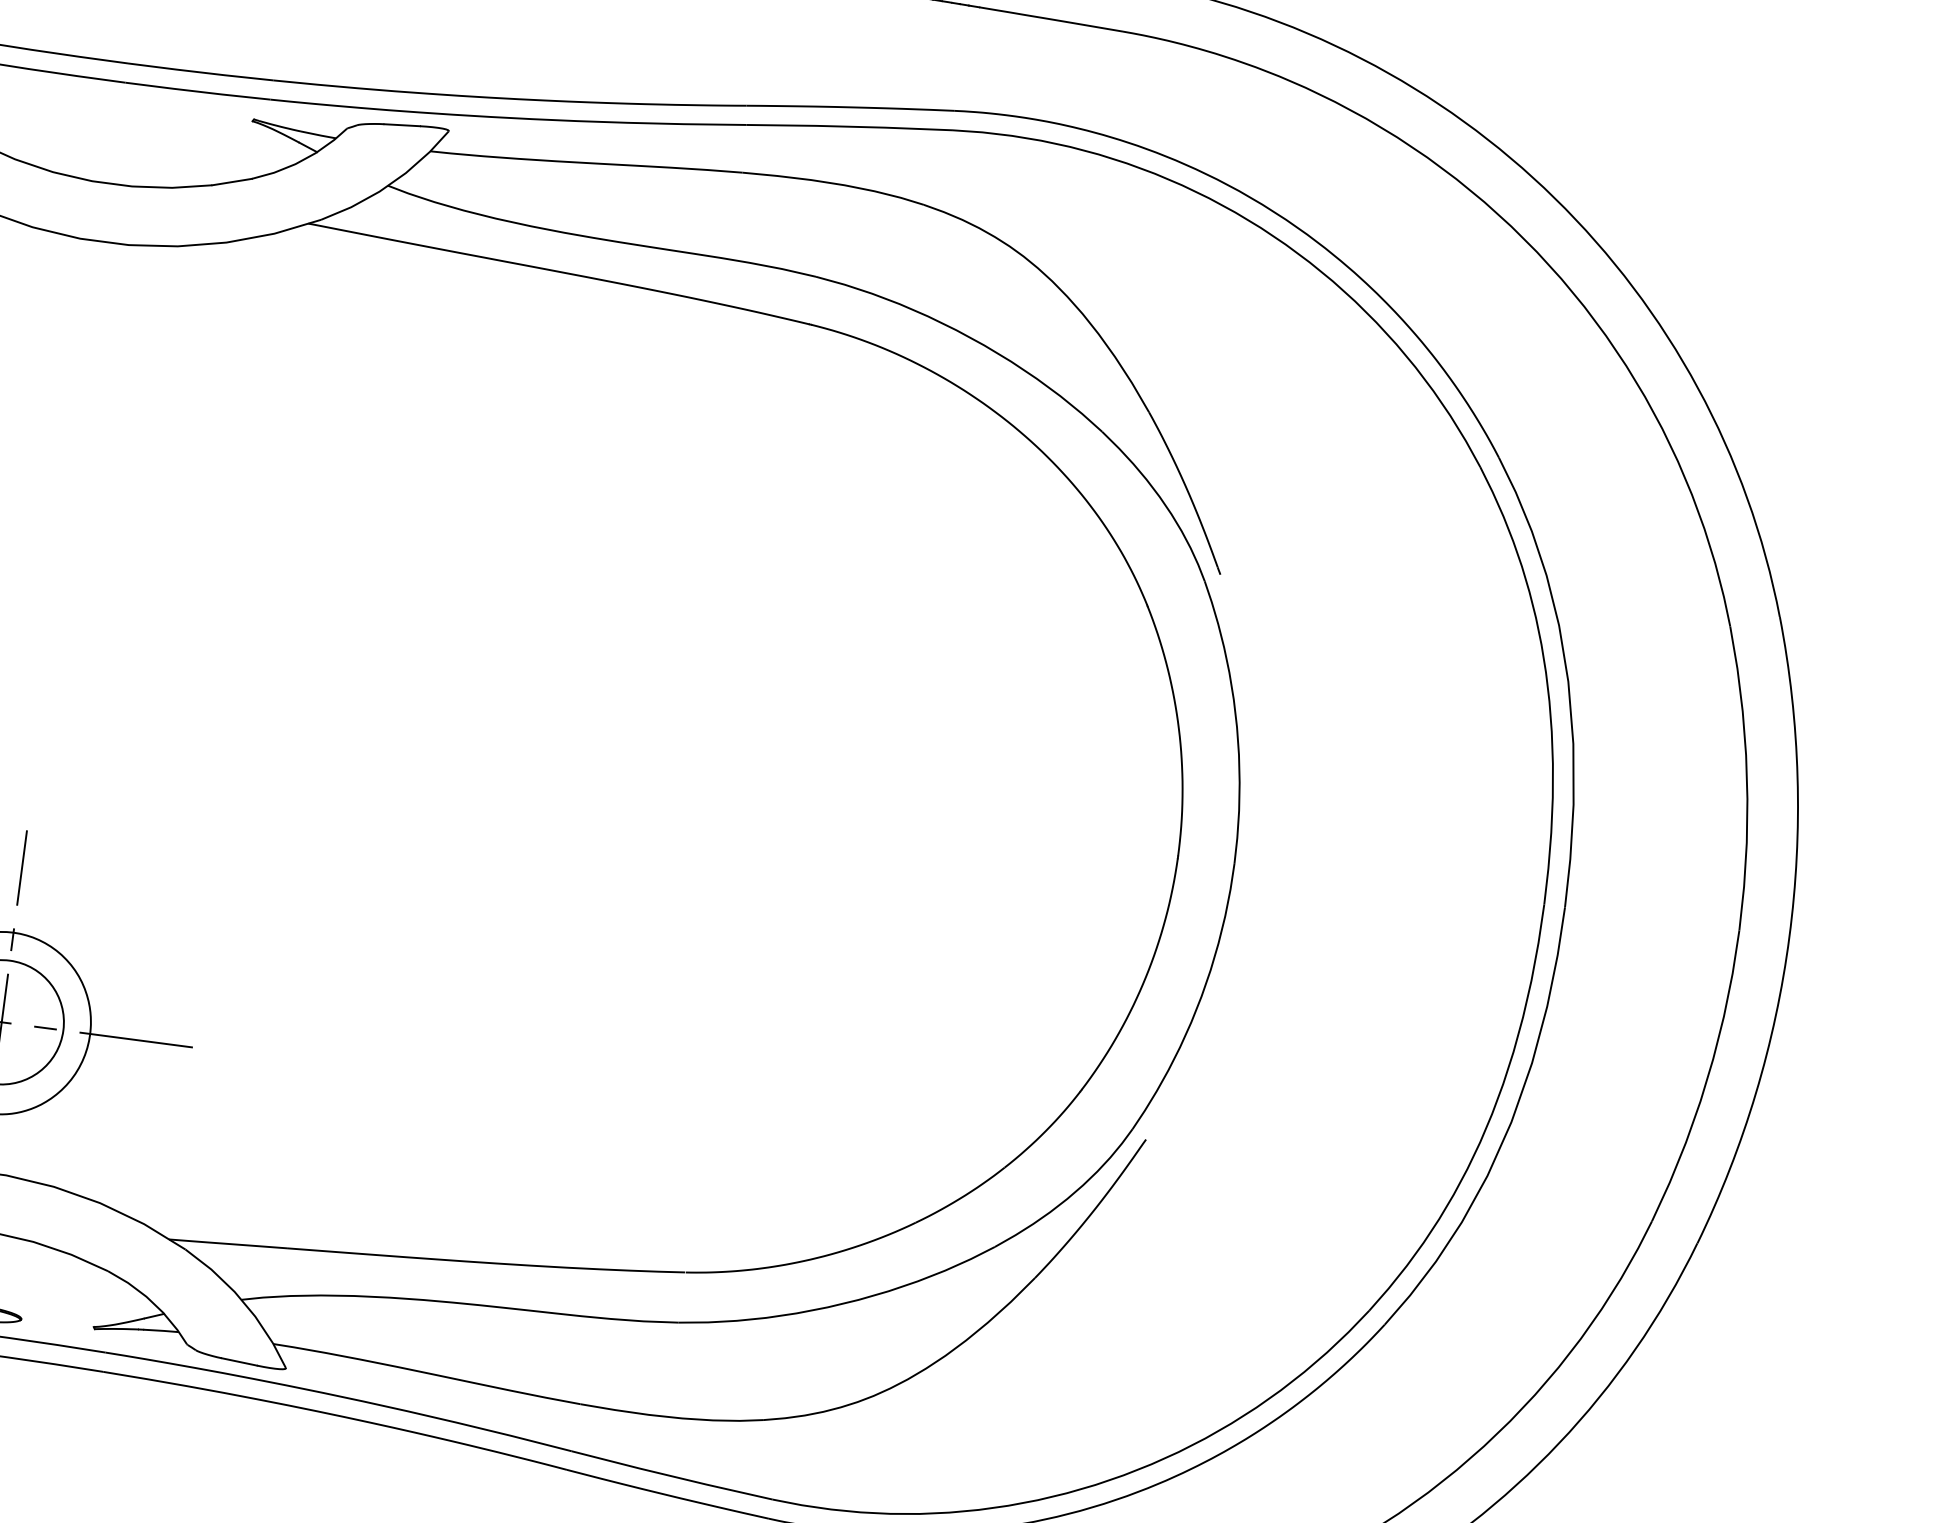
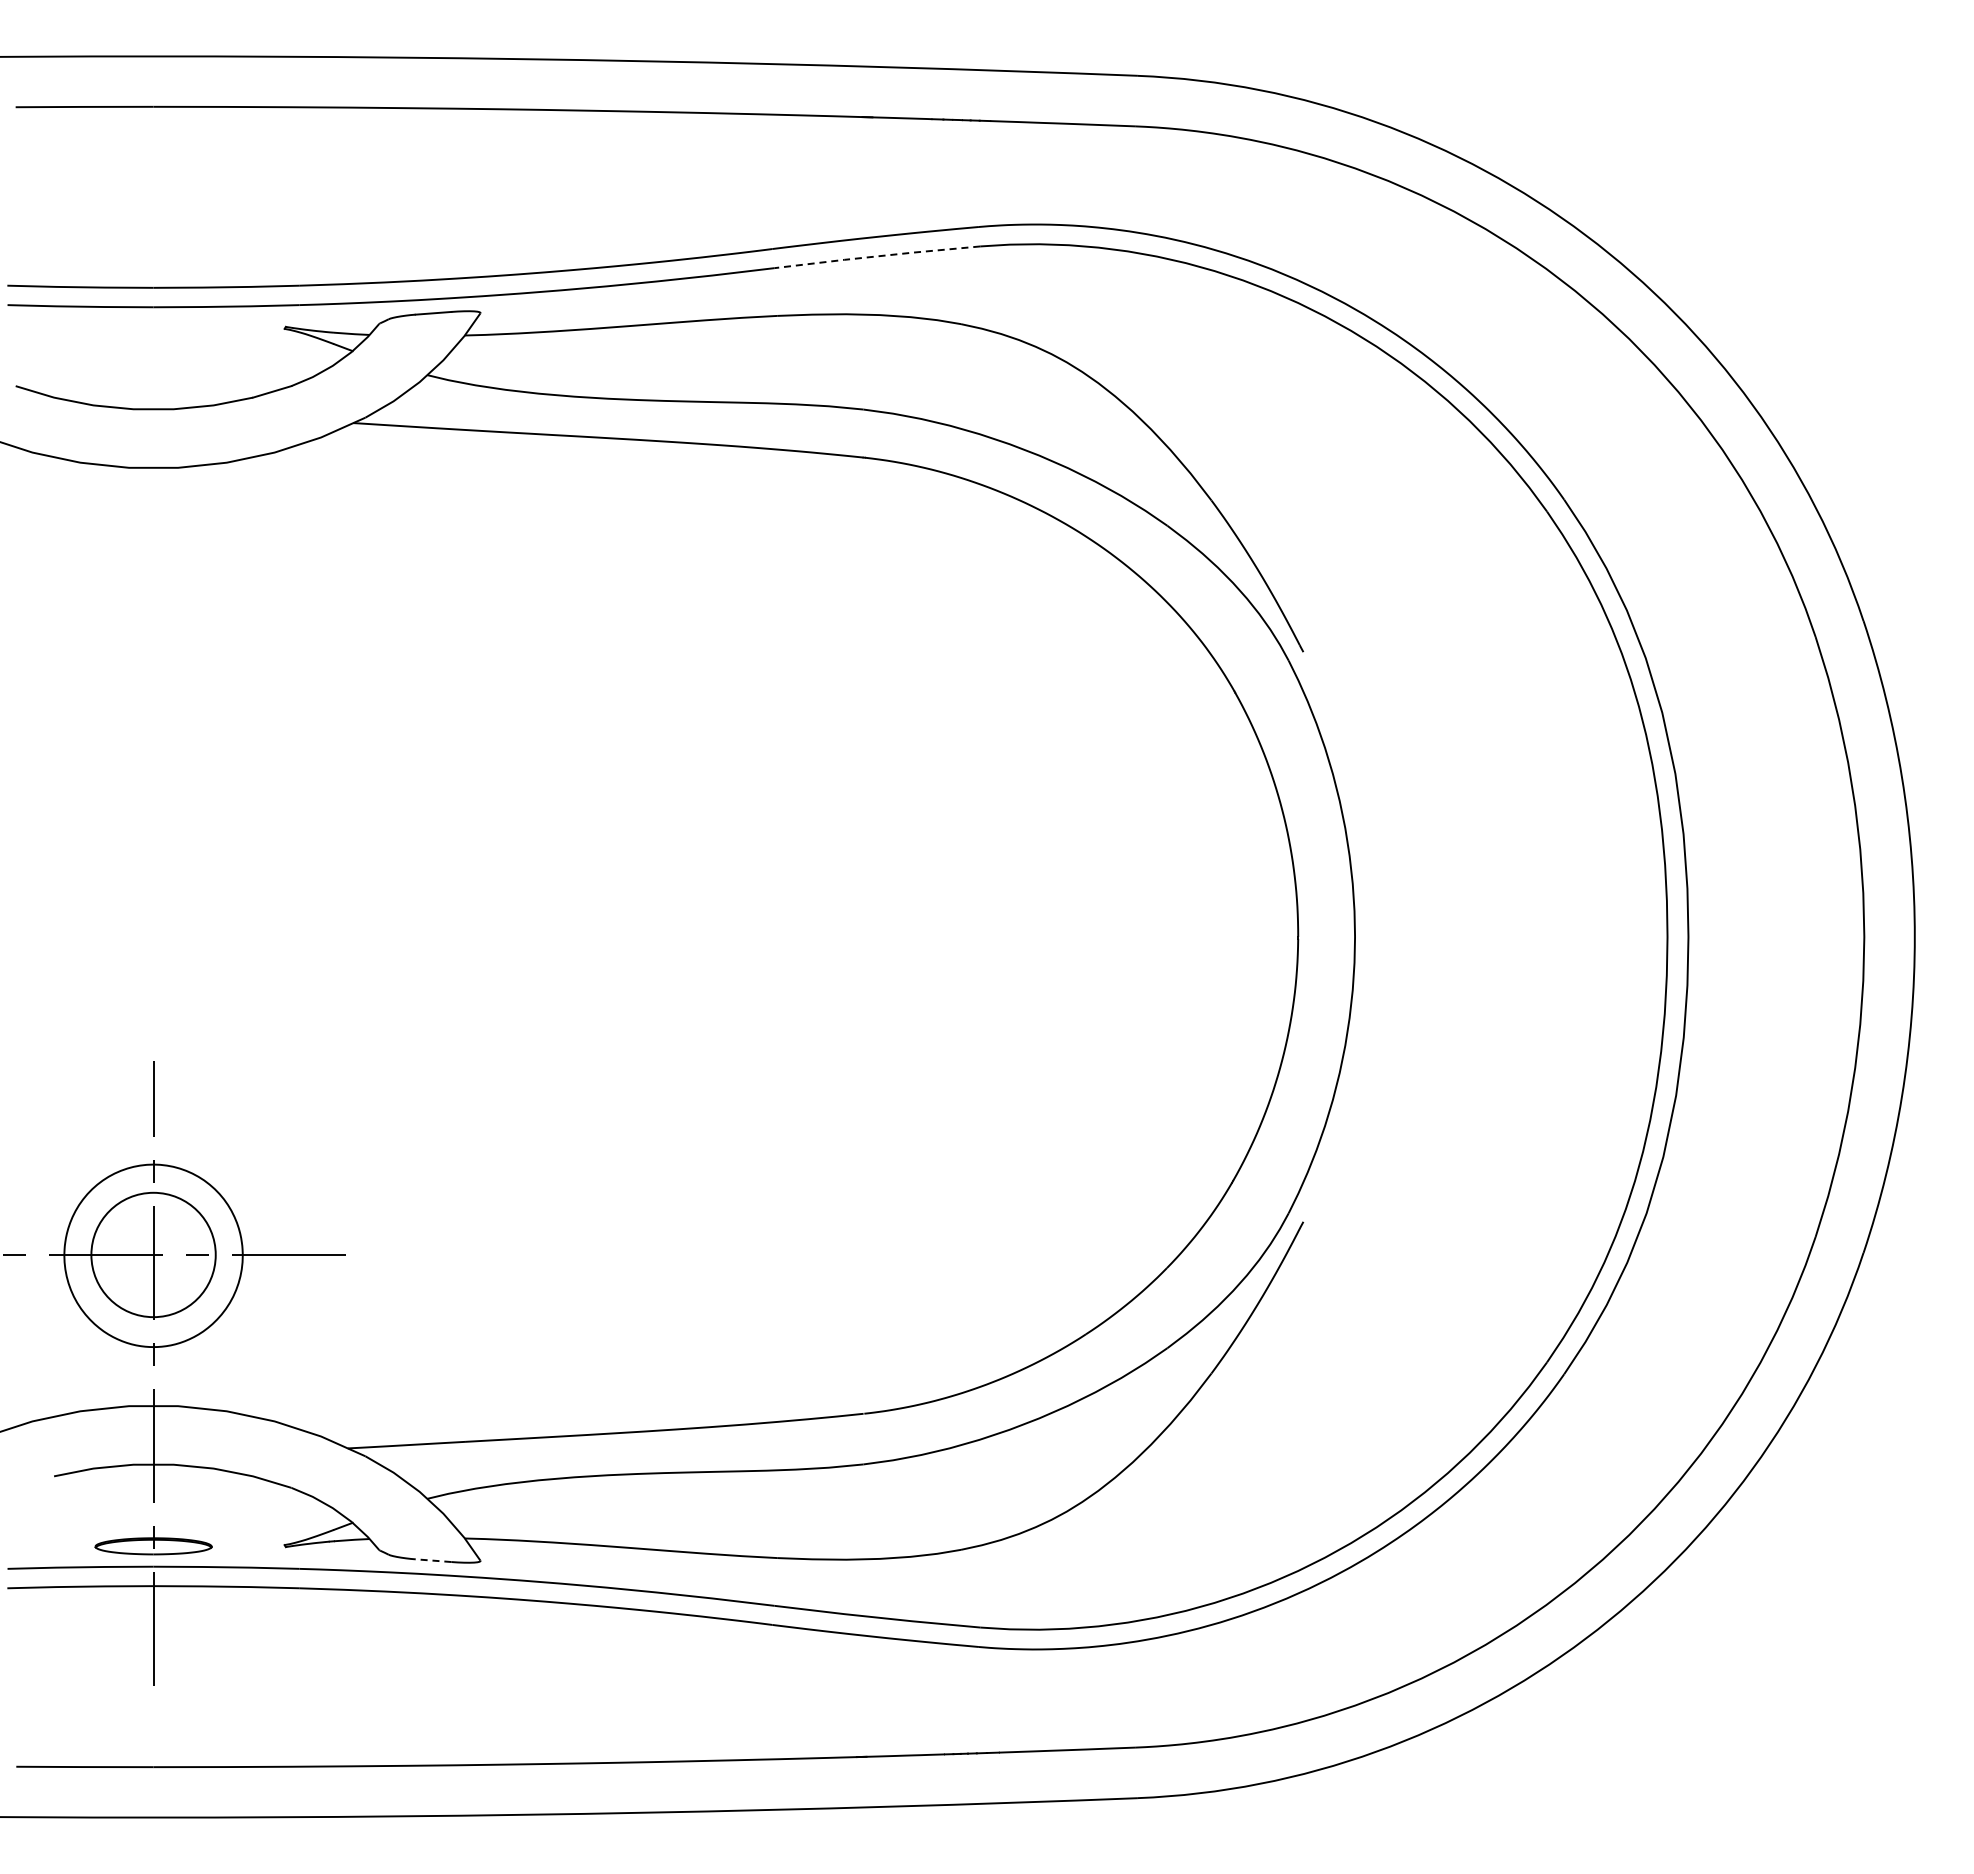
line: (849, 126) -> (877, 256), solid -> dashed
line: (239, 1361) -> (433, 1560), solid -> dashed

